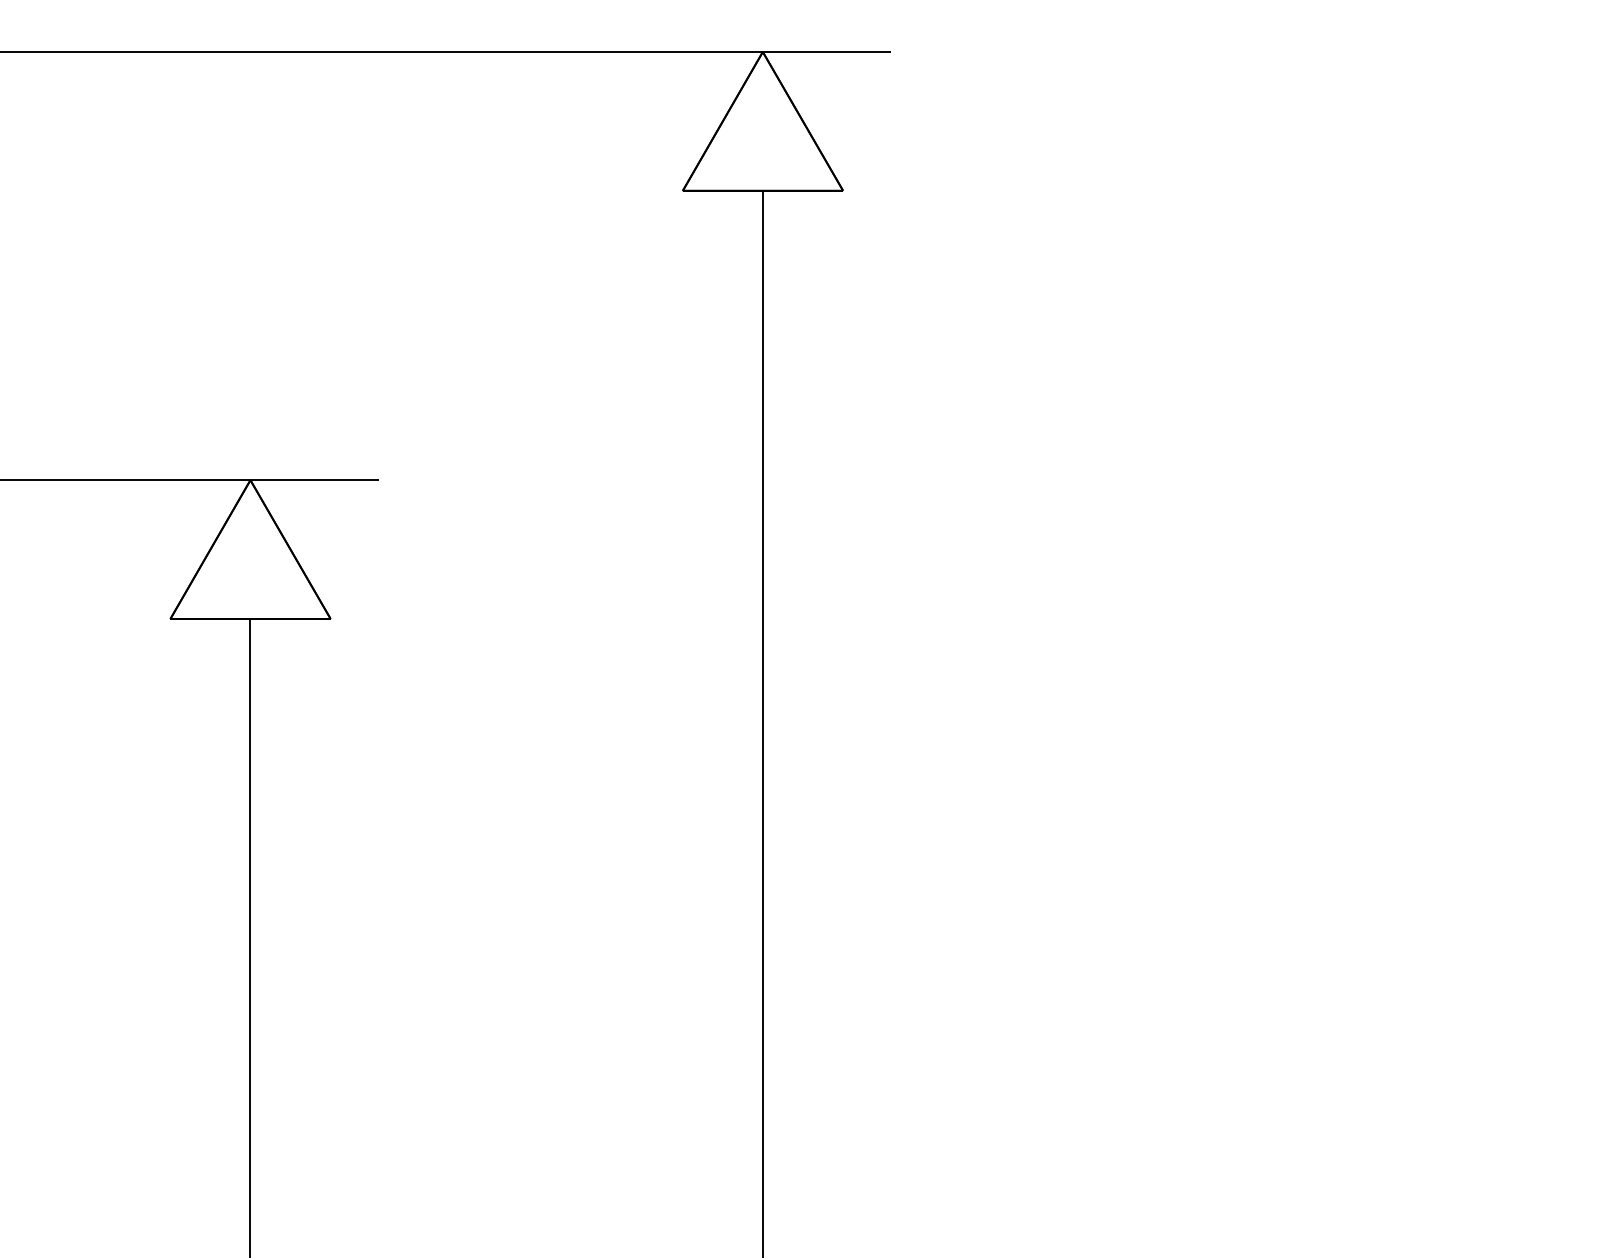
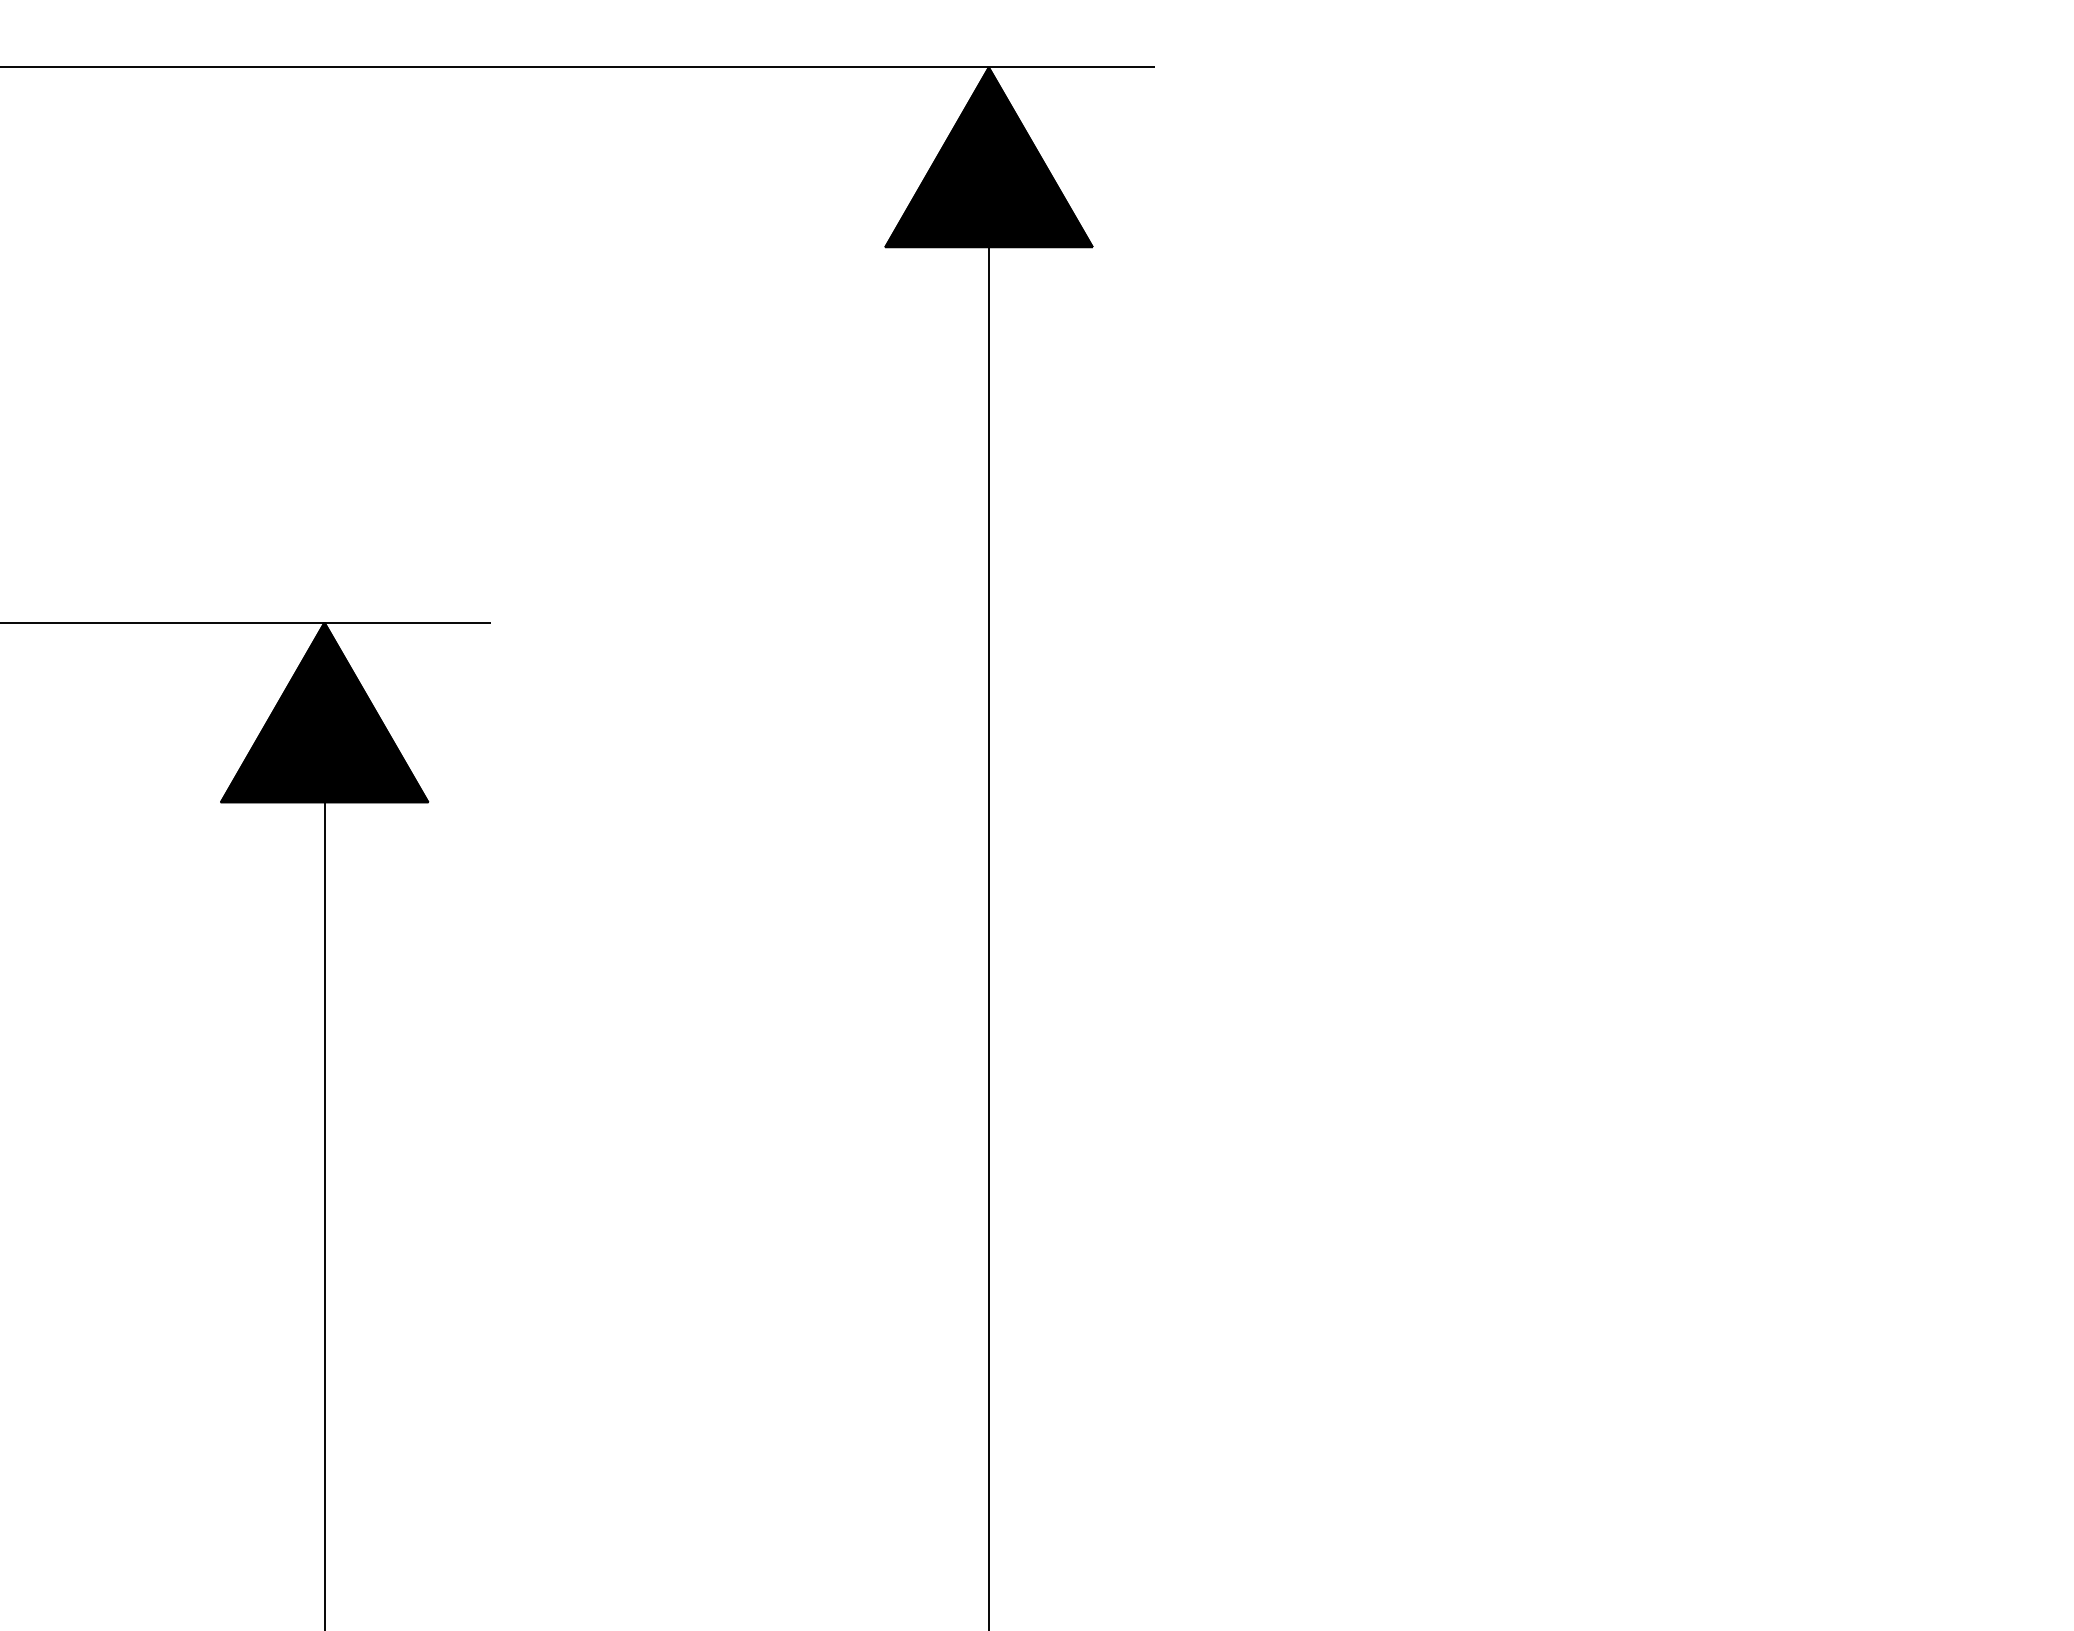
fill: (762, 121) -> (988, 157), added
fill: (250, 549) -> (324, 712), added

